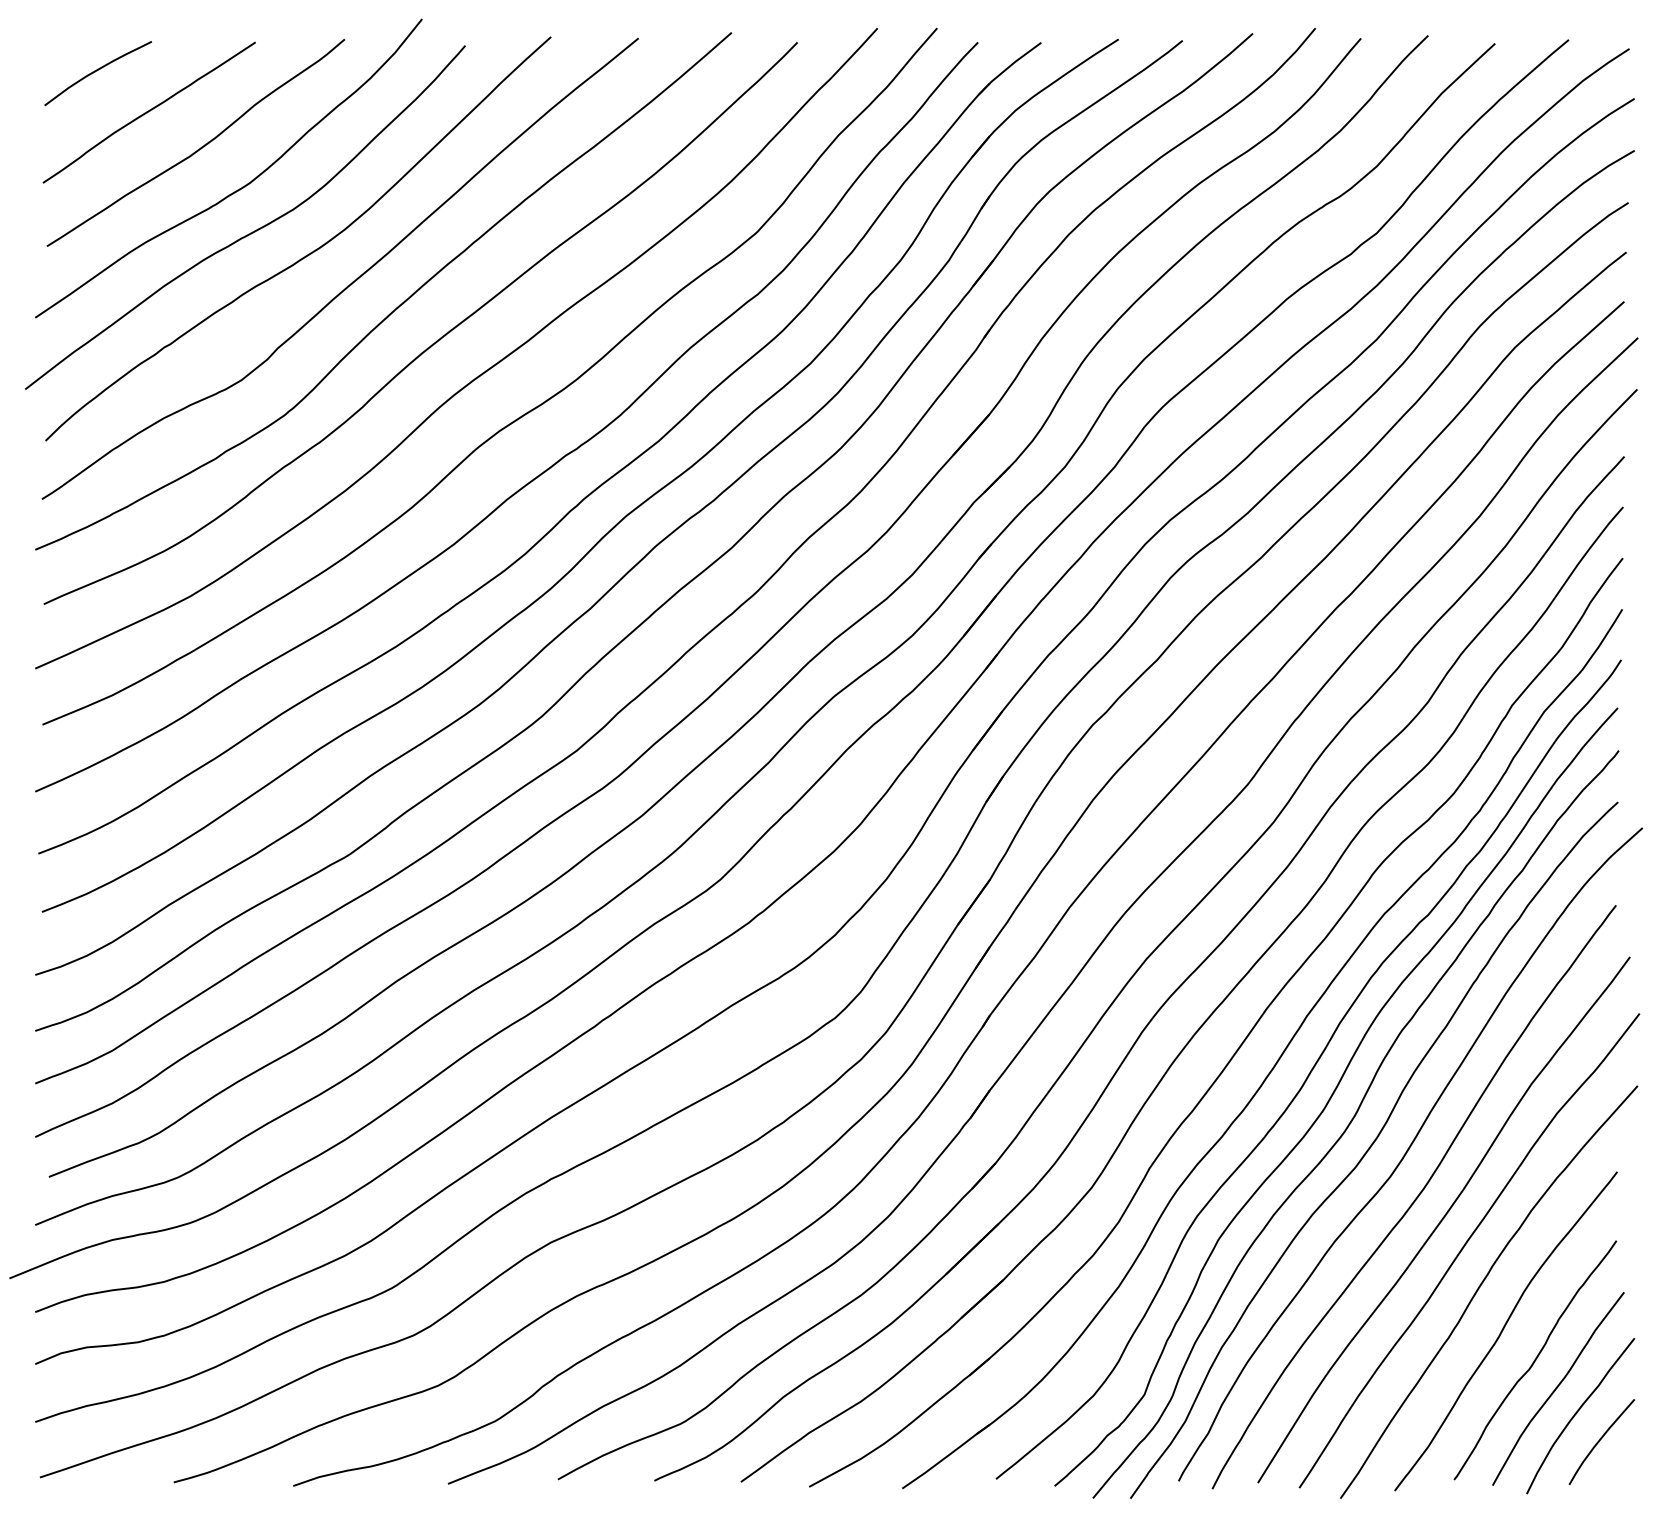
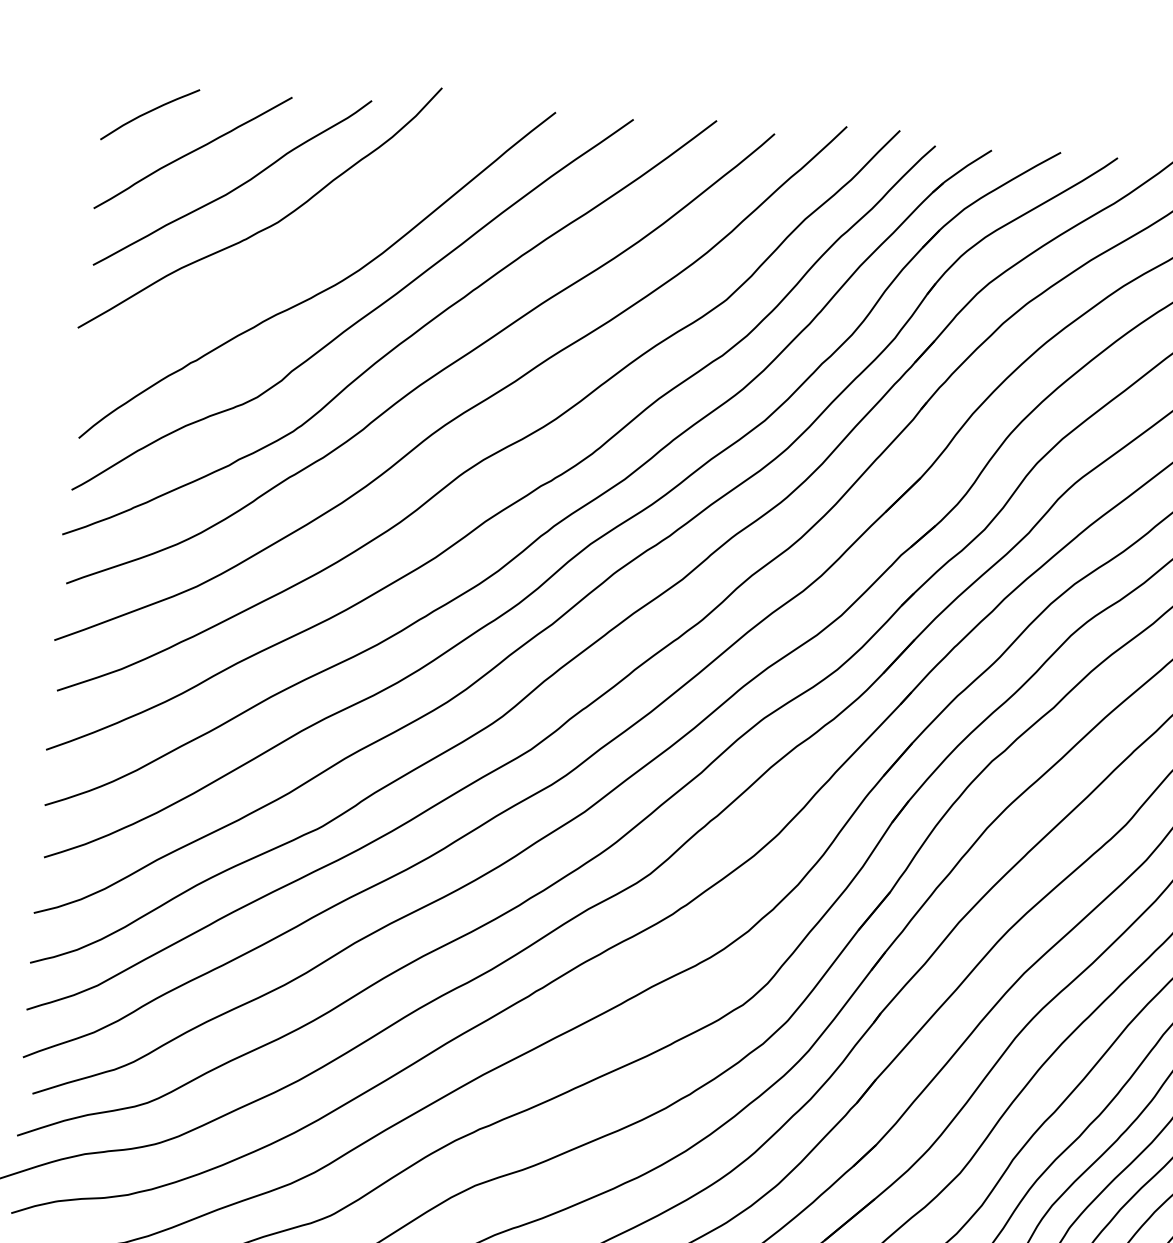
curve: (252, 231) -> (276, 265), removed

